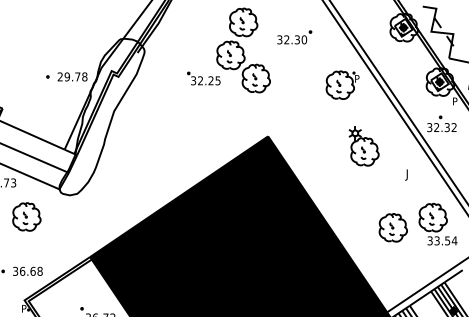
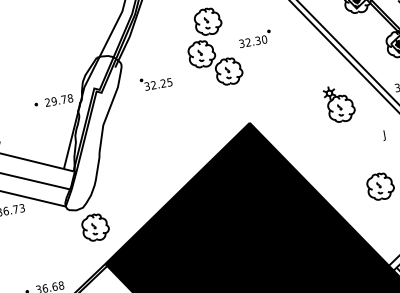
part: (294, 37) -> (255, 39), moved
part: (203, 78) -> (156, 82), moved
part: (342, 84) -> (309, 62), removed
part: (363, 146) -> (339, 104), moved
part: (26, 216) -> (95, 227), moved

